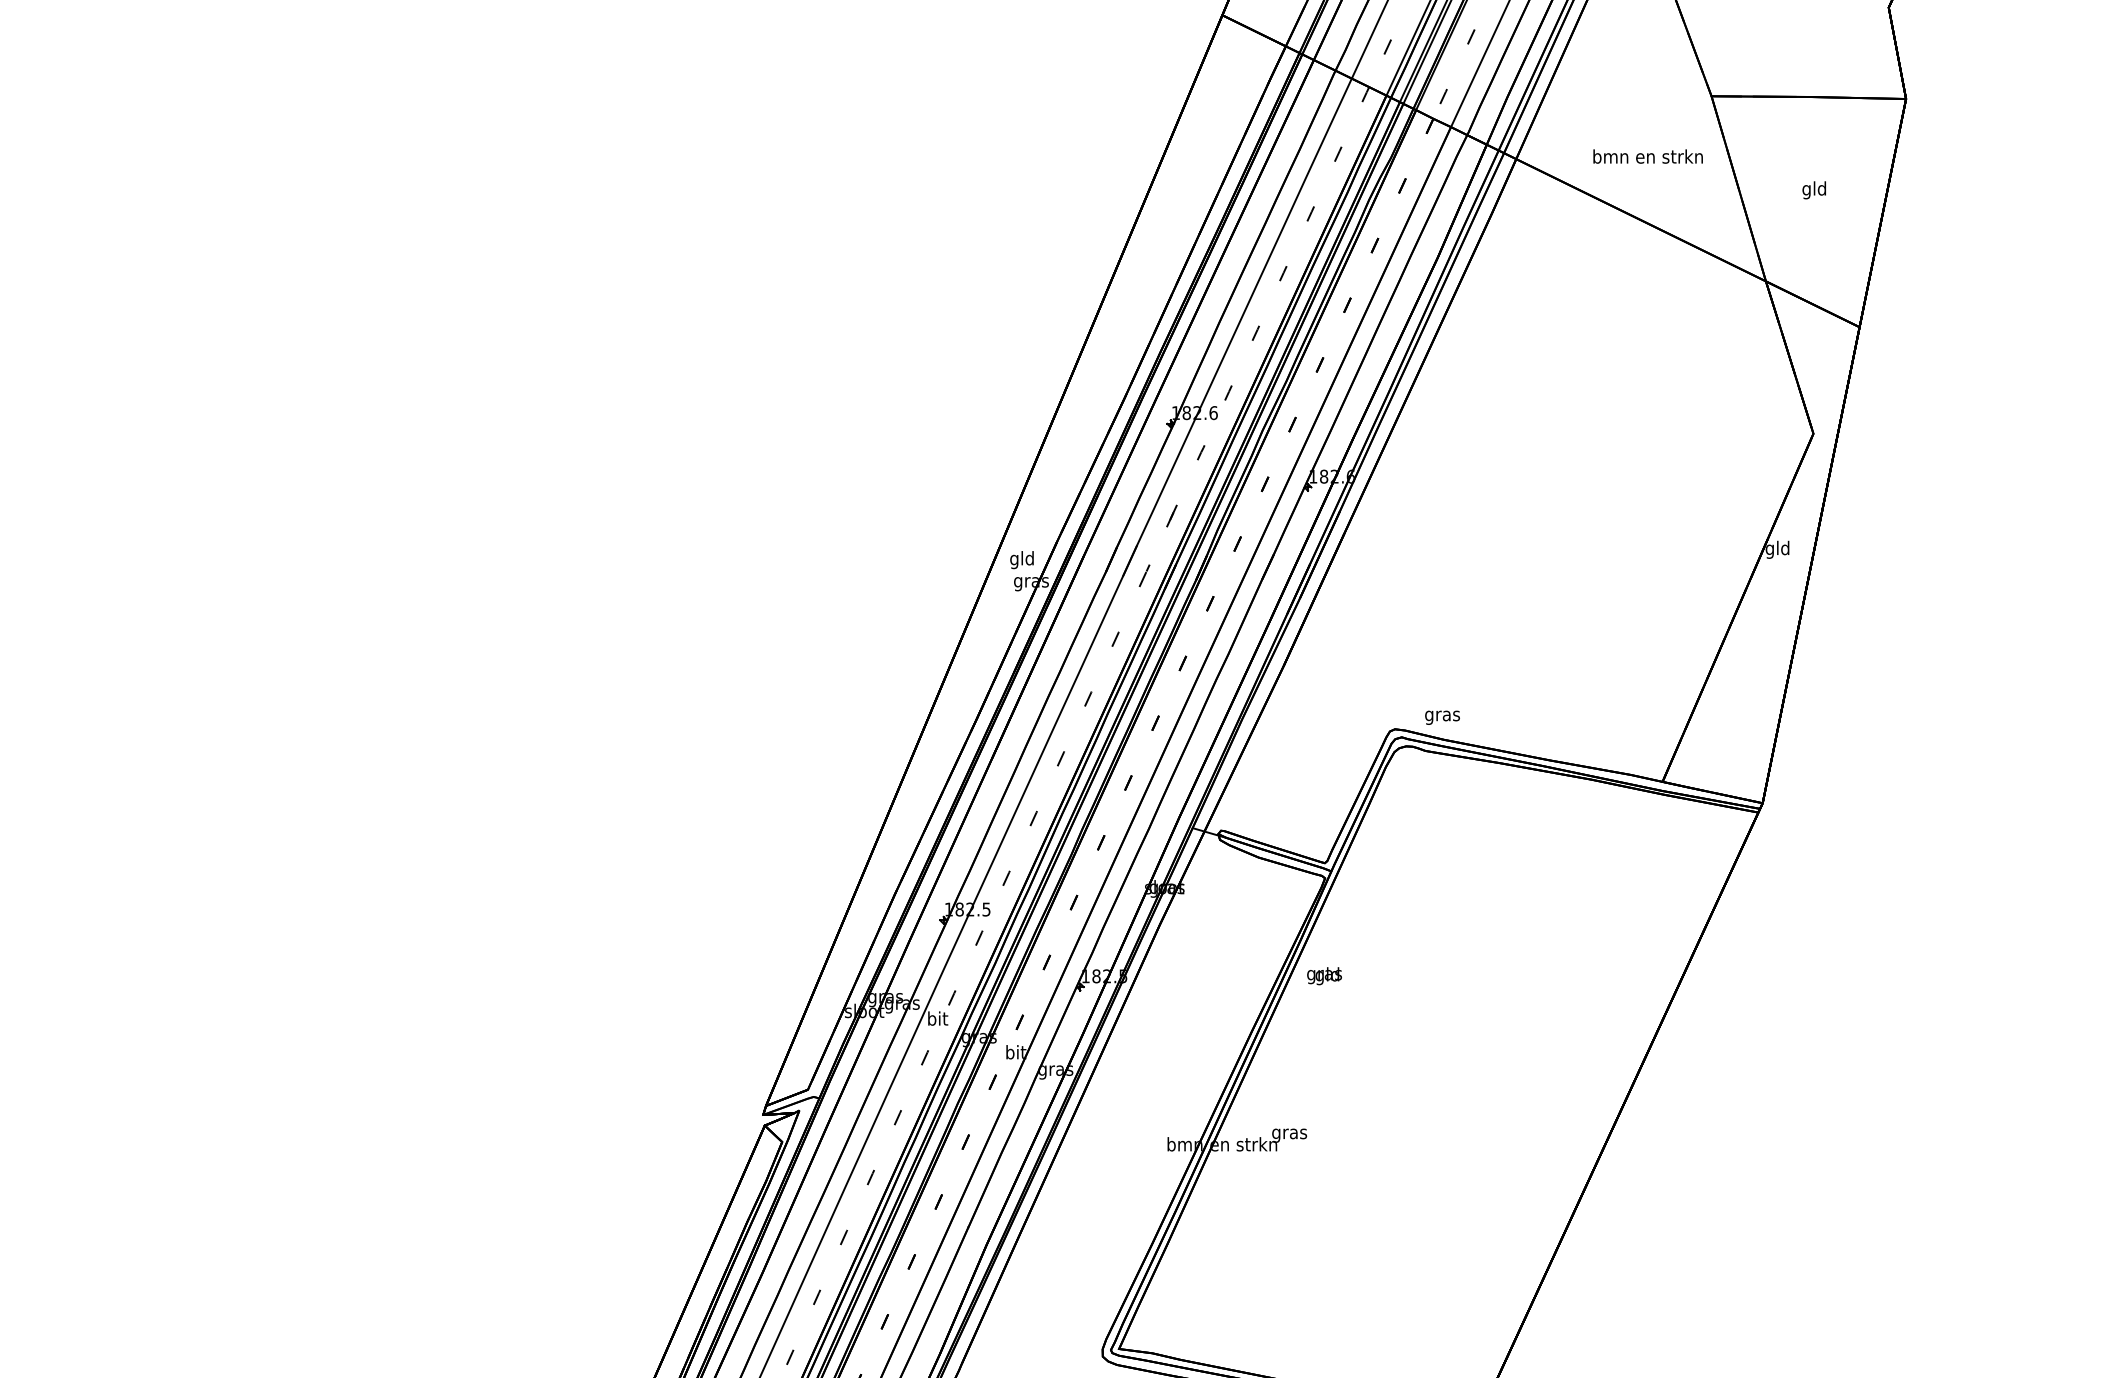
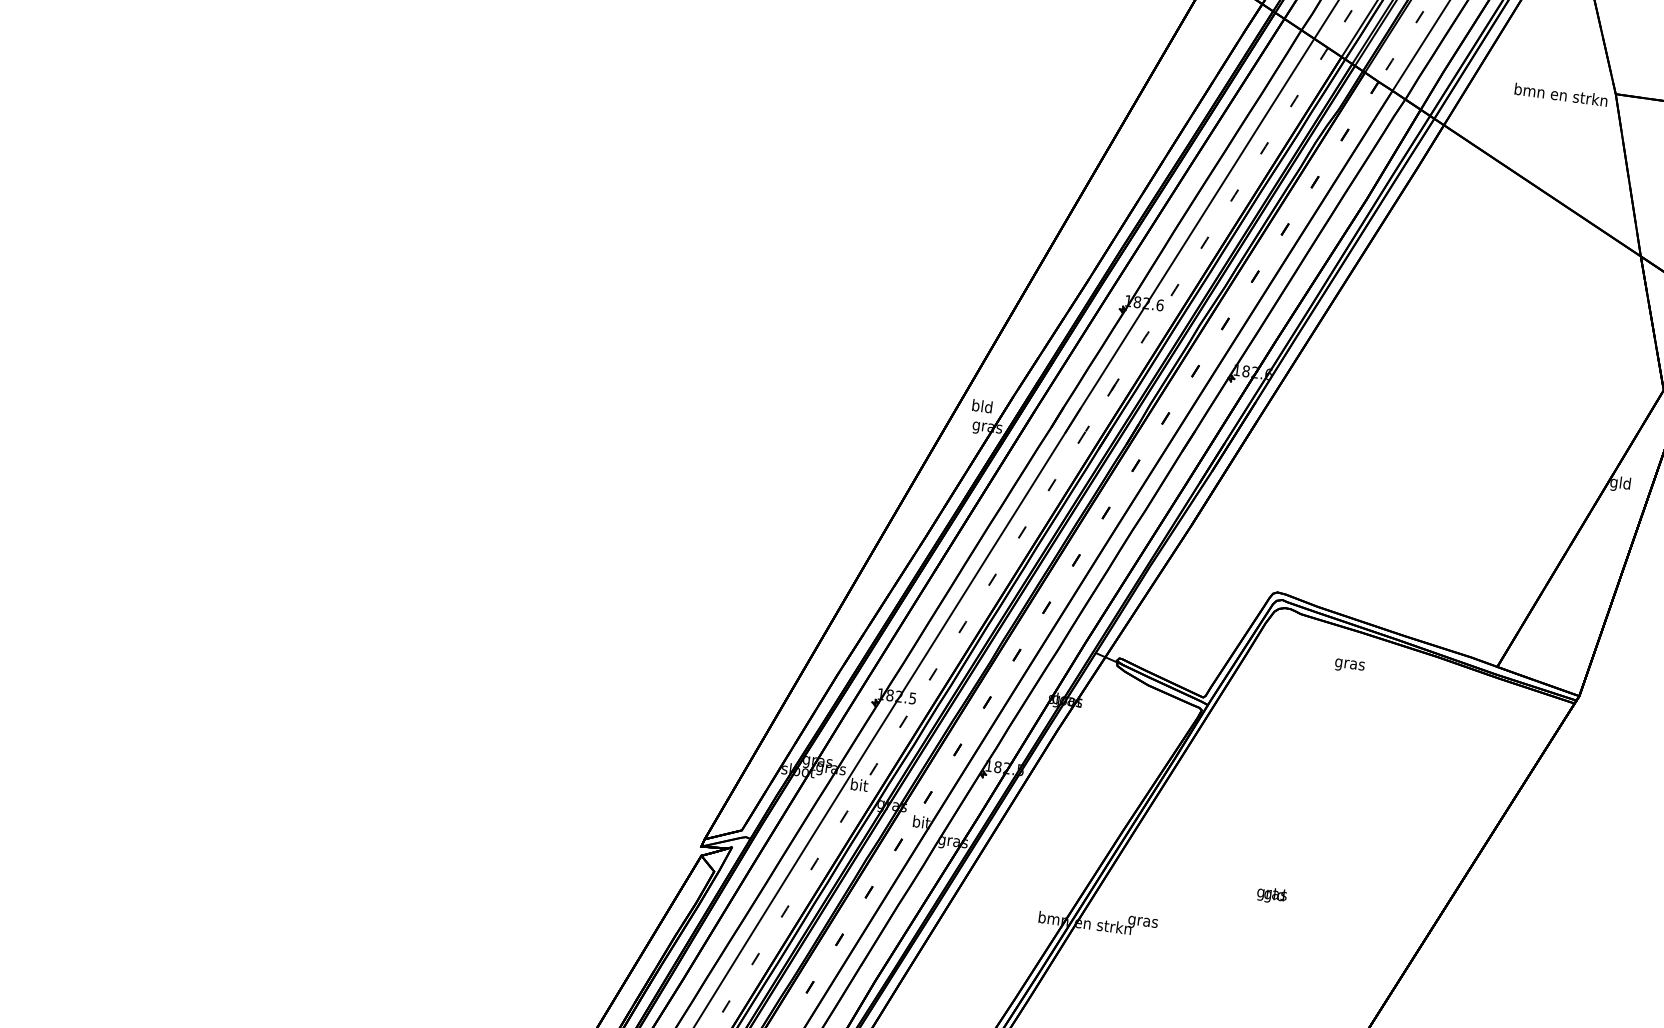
text: (1647, 156) -> (1560, 94), moved
text: (1014, 560) -> (975, 407), gld -> bld
text: (1442, 717) -> (1349, 665), moved
text: (1324, 976) -> (1271, 895), moved

